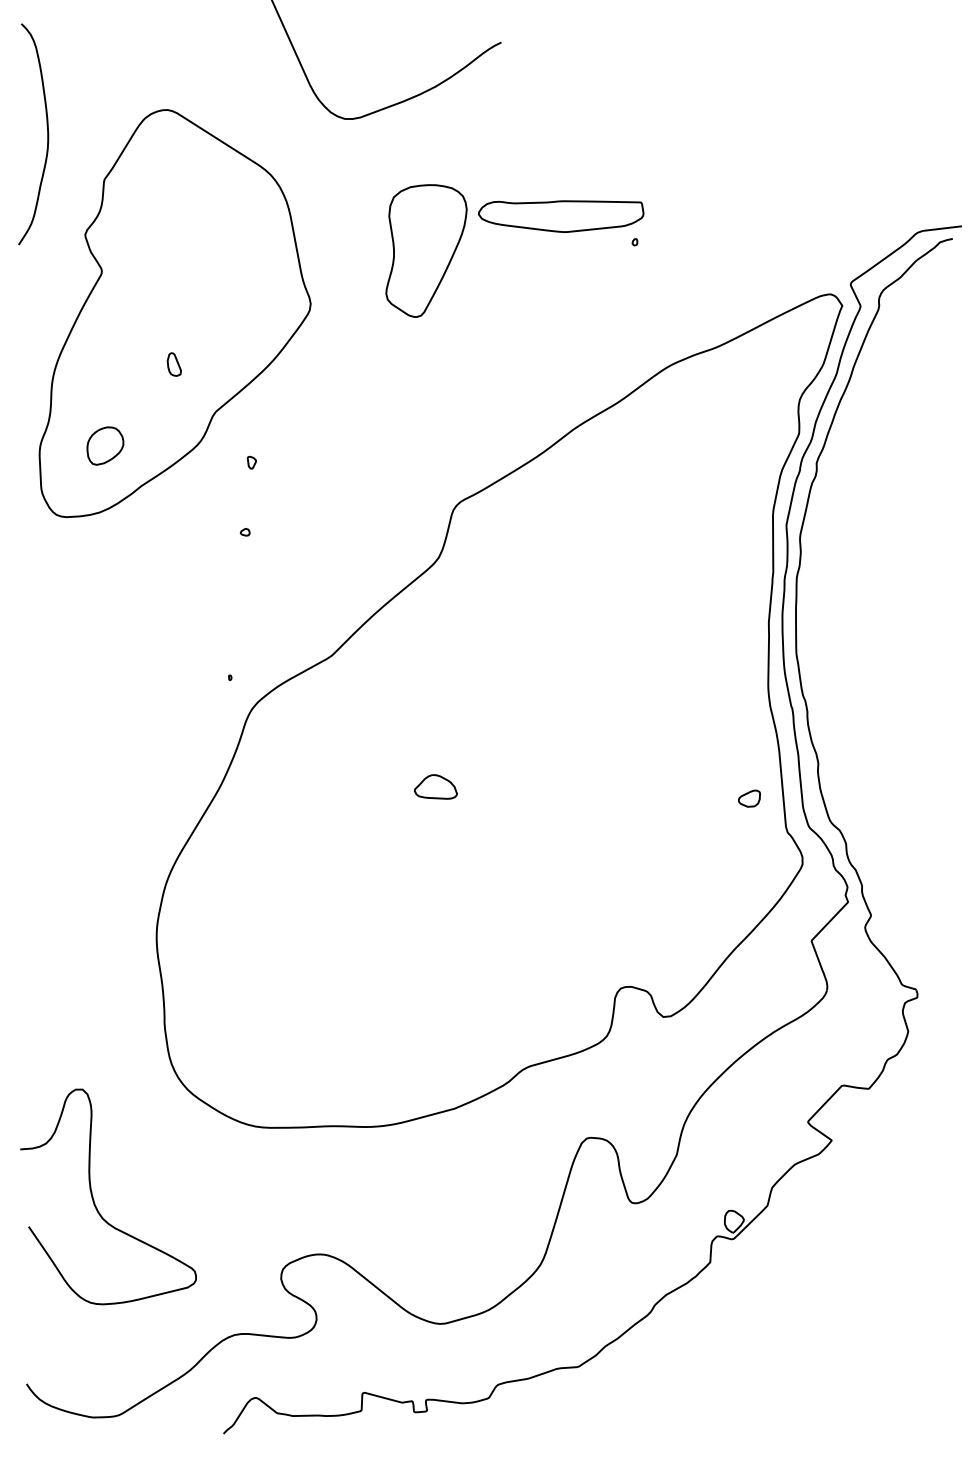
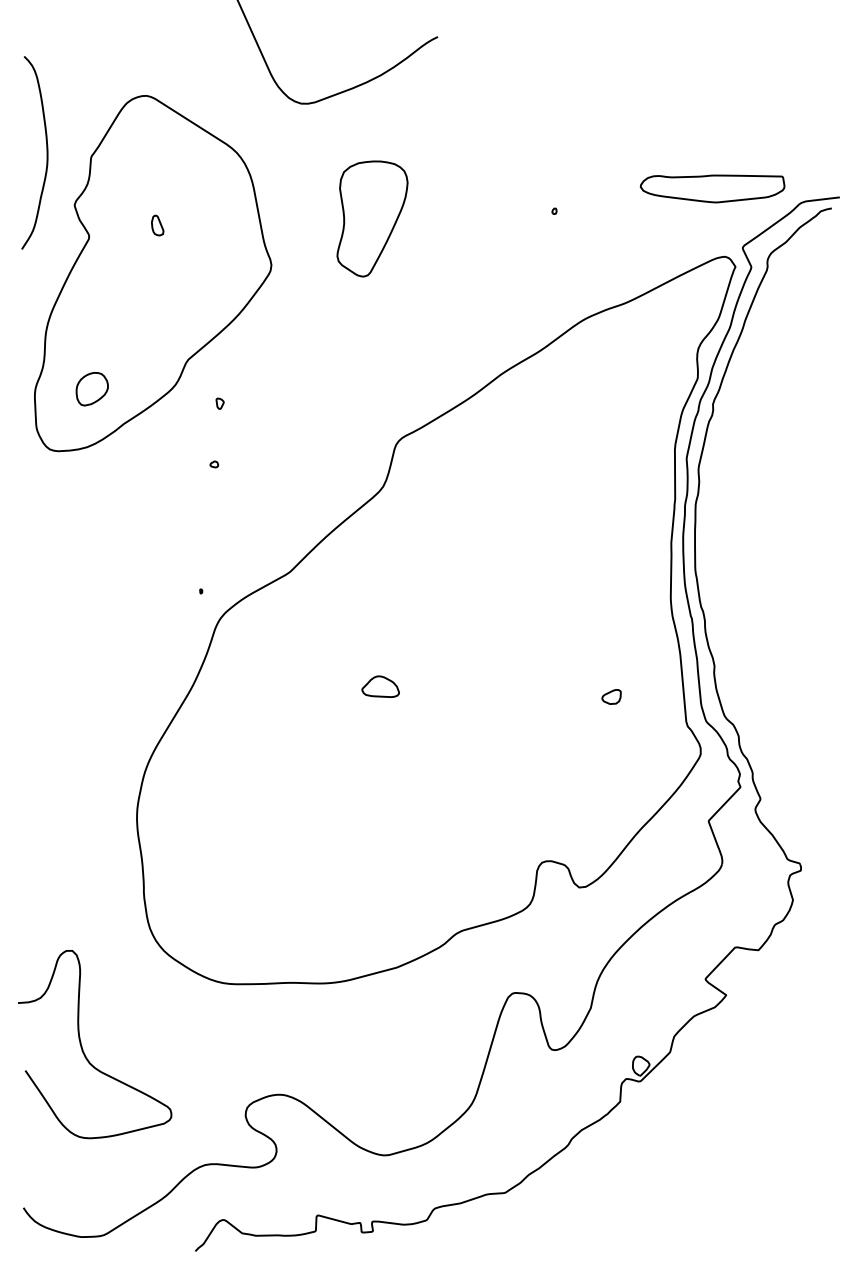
curve: (47, 134) -> (46, 153), moved
part: (561, 216) -> (712, 188), moved
part: (173, 364) -> (156, 225), moved
part: (749, 798) -> (611, 696), moved

